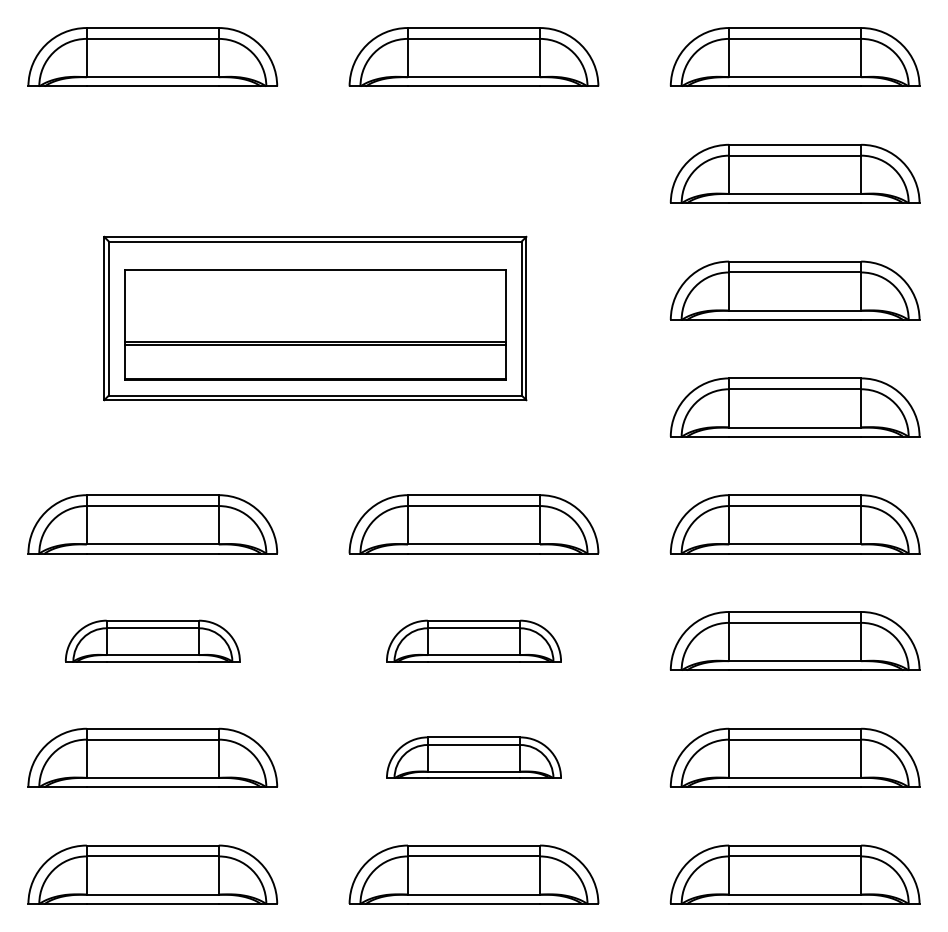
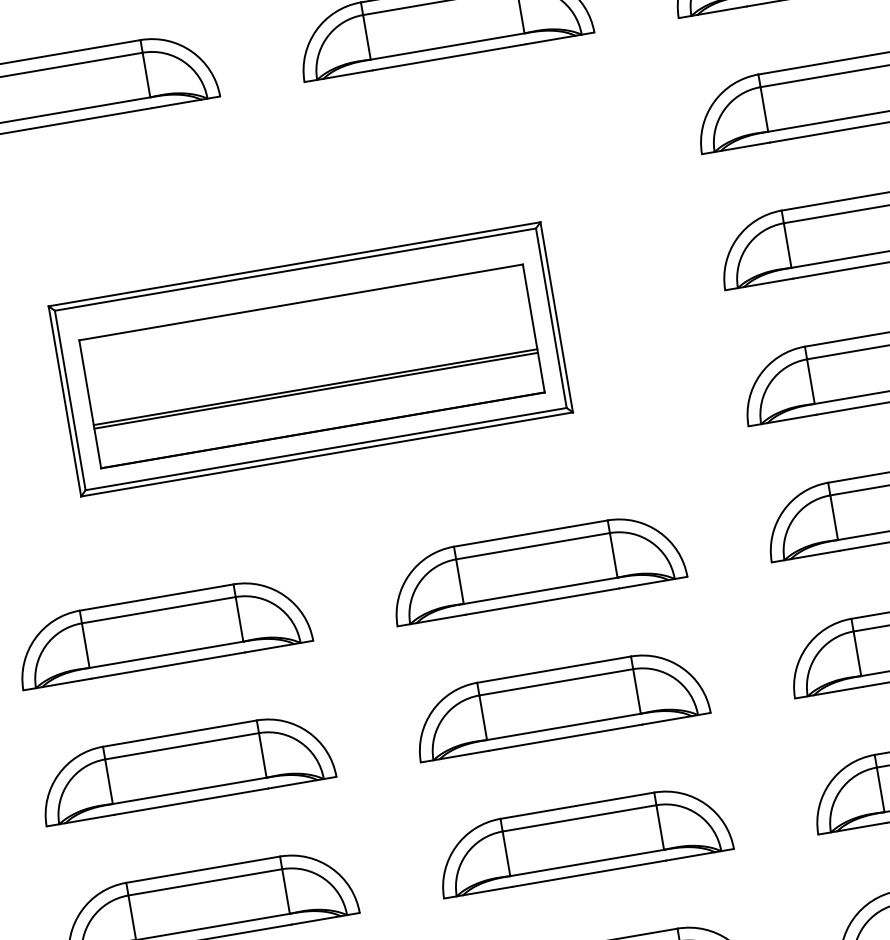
part: (152, 640) -> (185, 766), size x1.43
part: (473, 640) -> (559, 702), size x1.43
part: (473, 757) -> (582, 839), size x1.43

